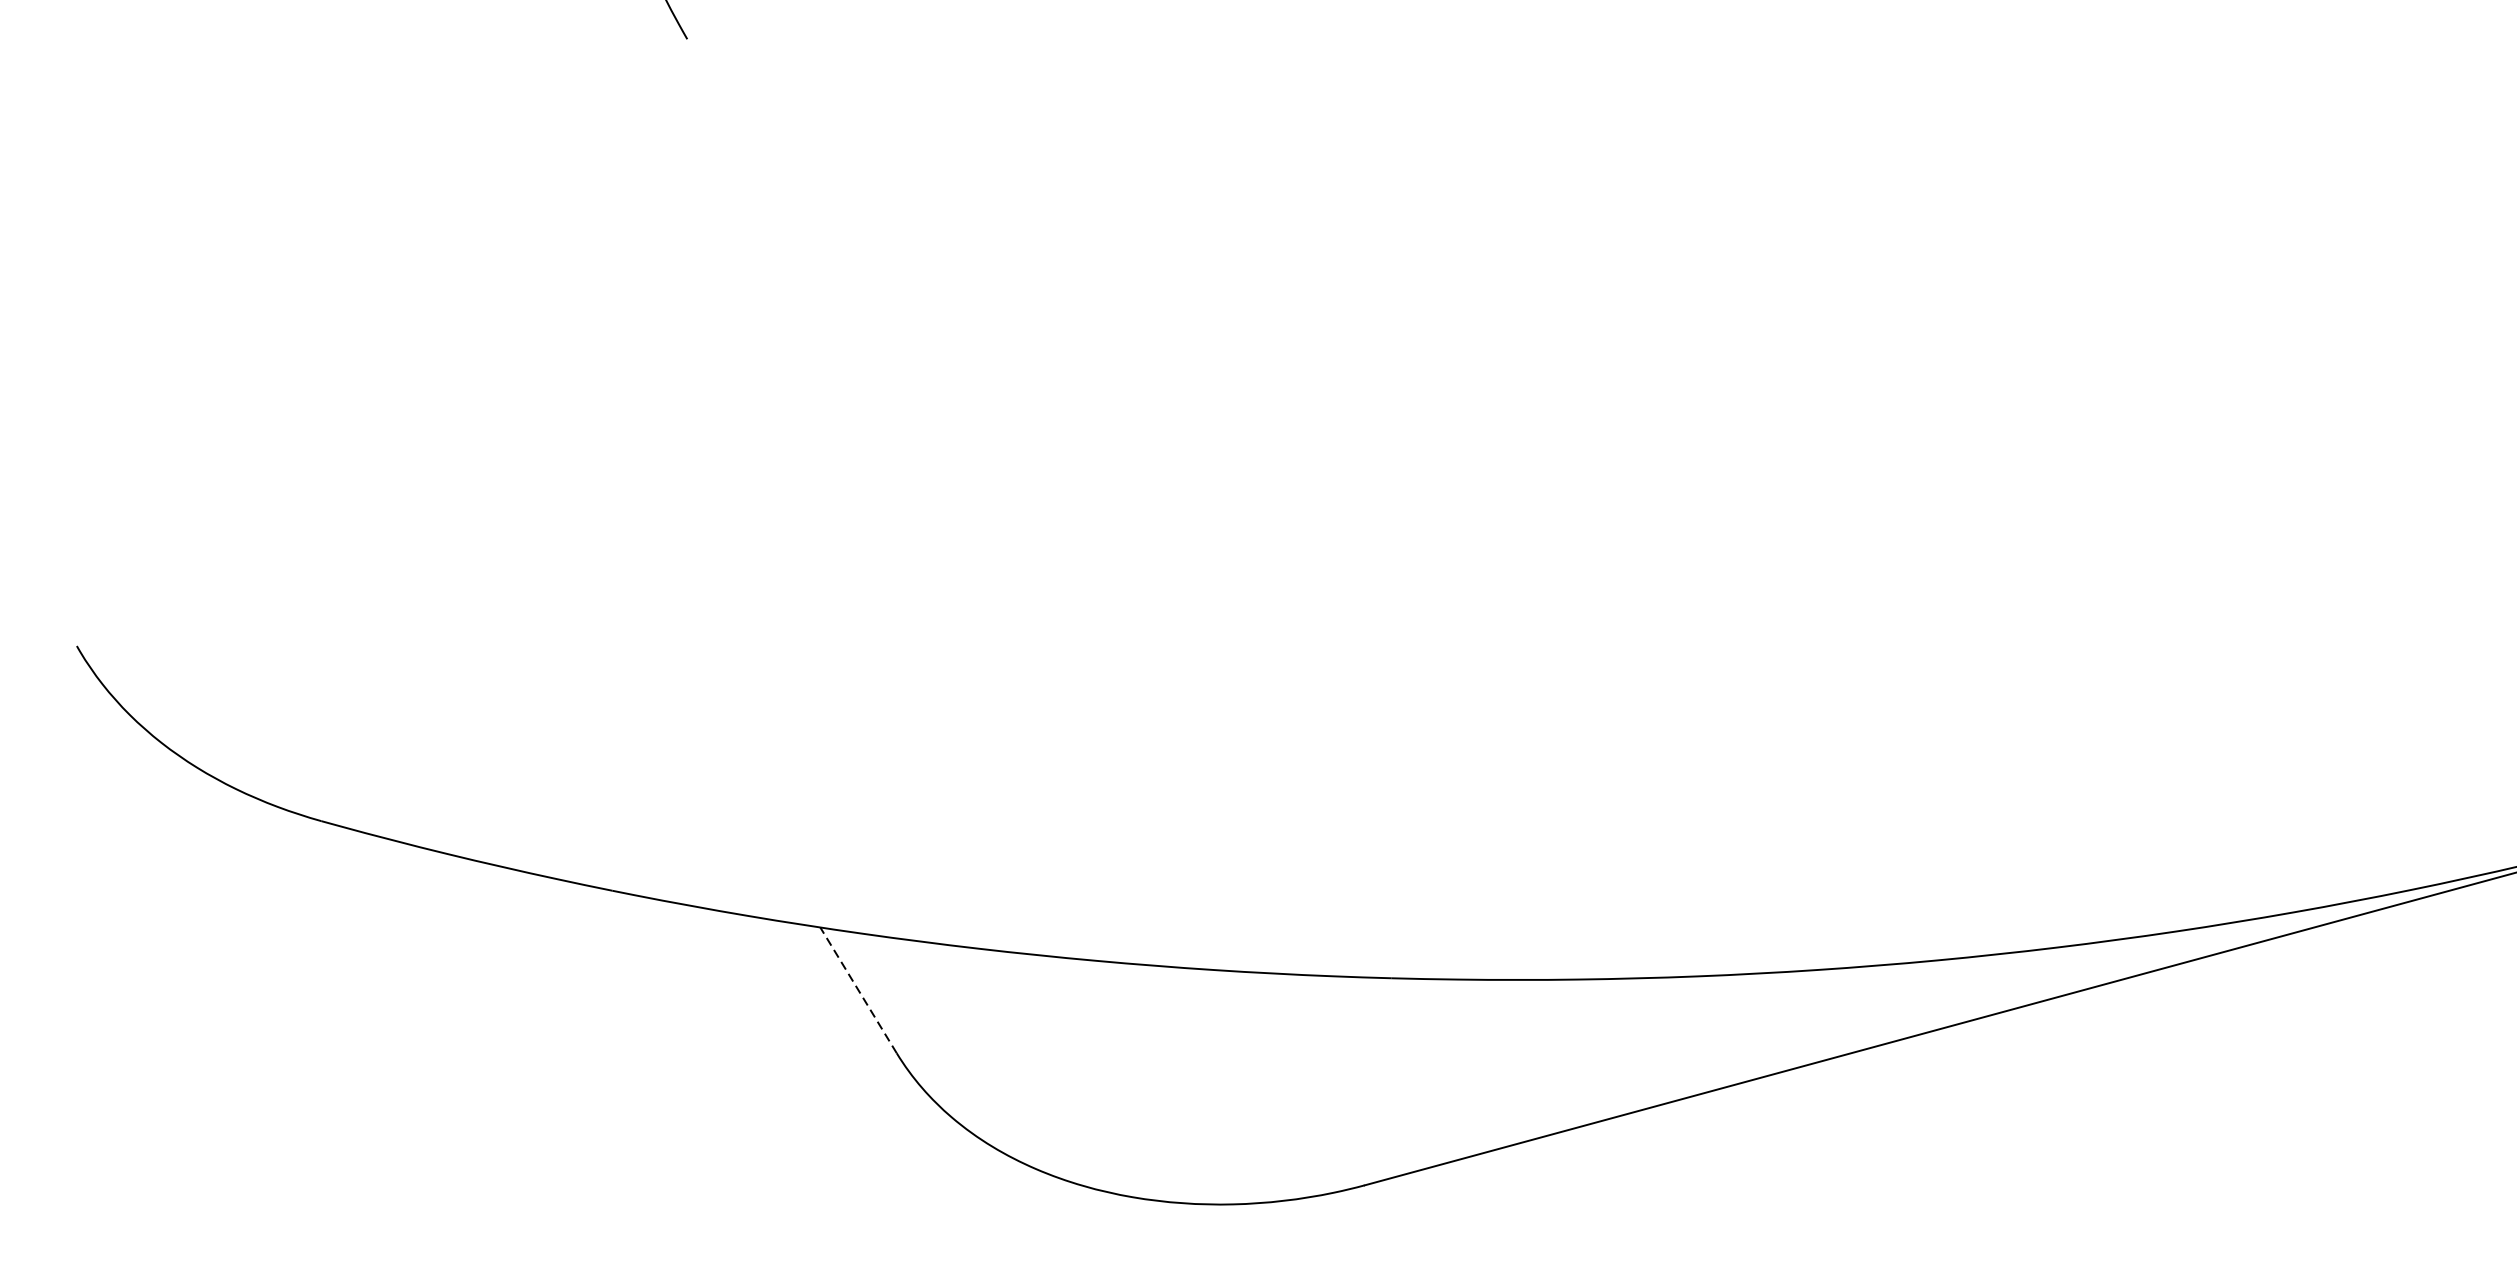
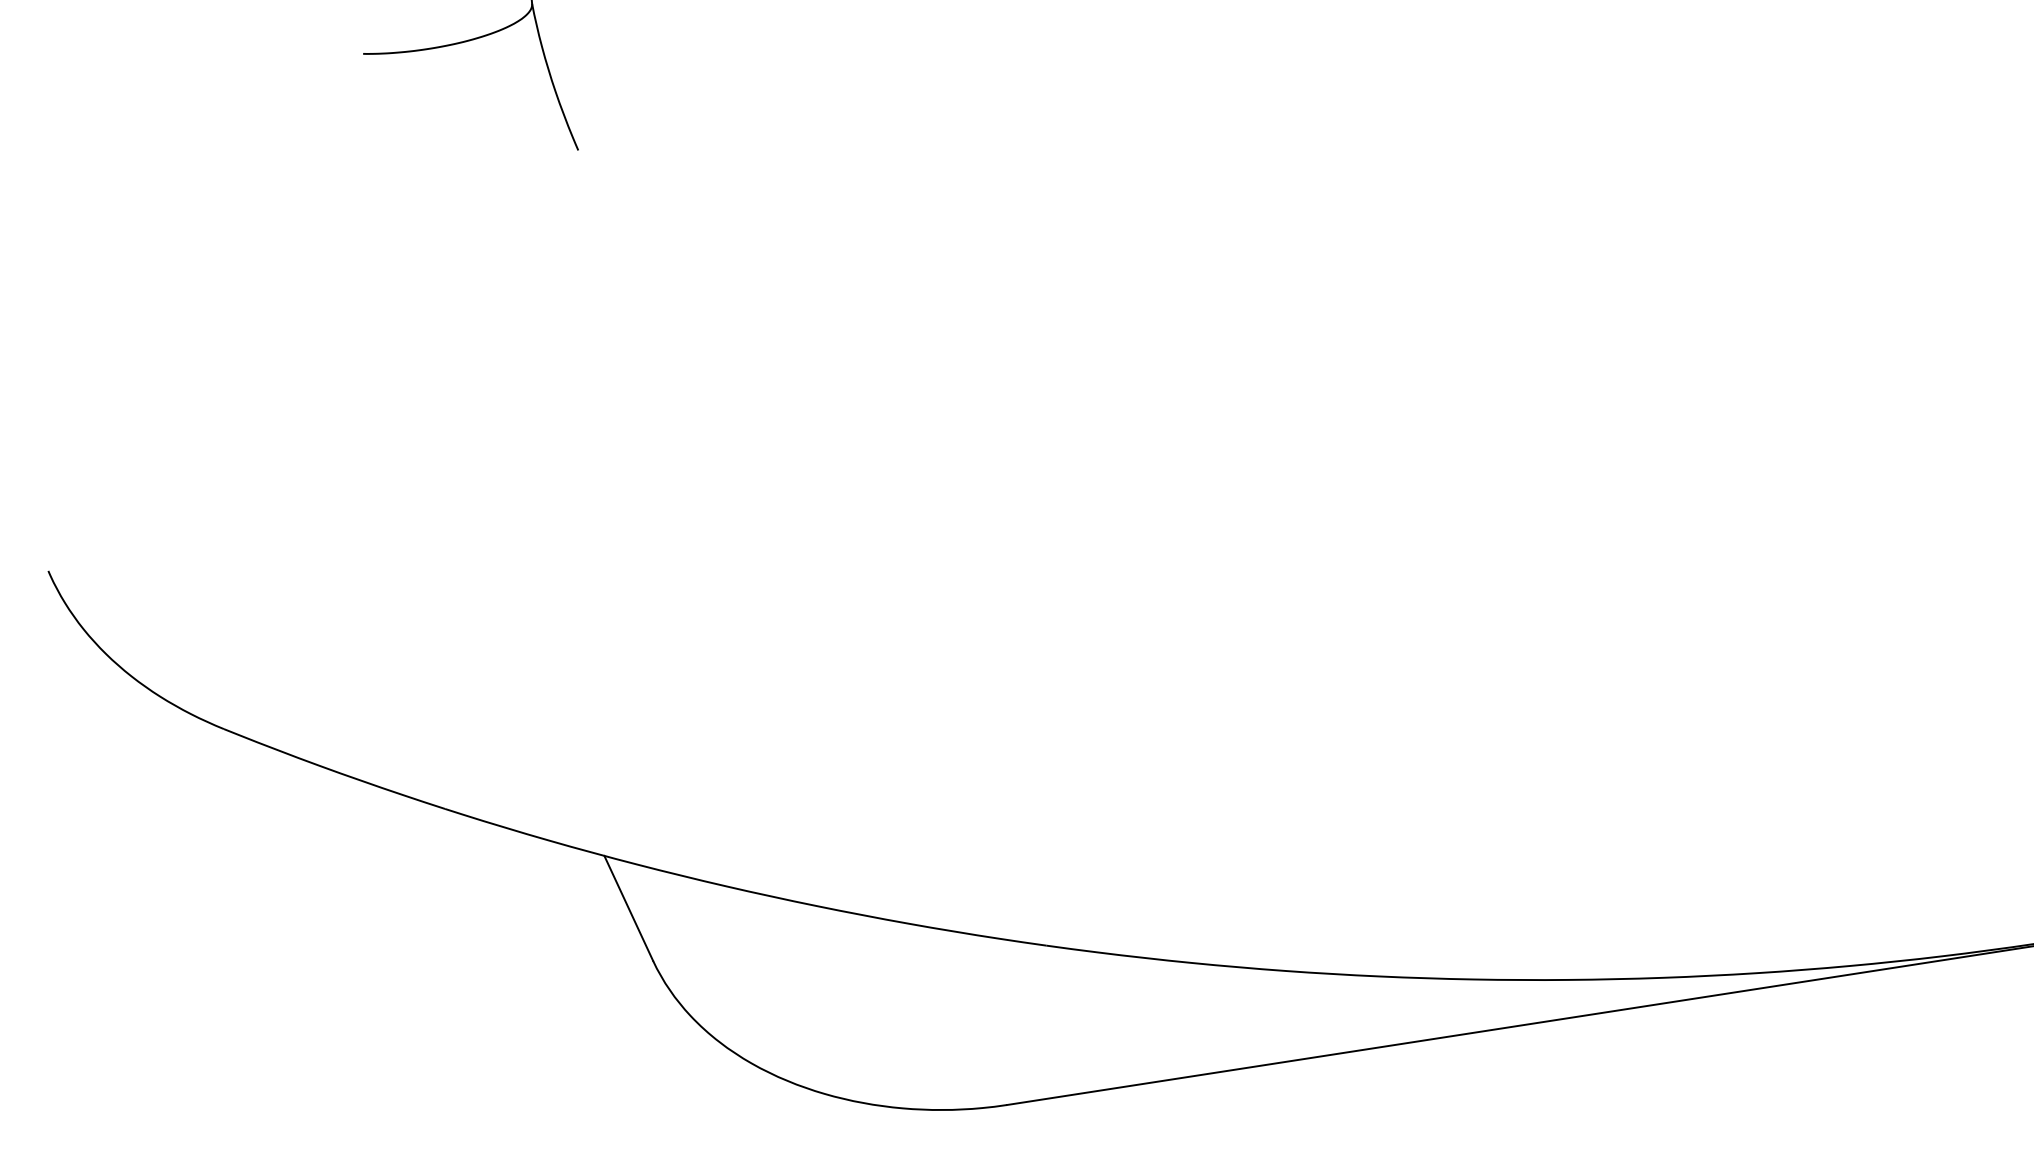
line: (858, 990) -> (628, 908), dashed -> solid

